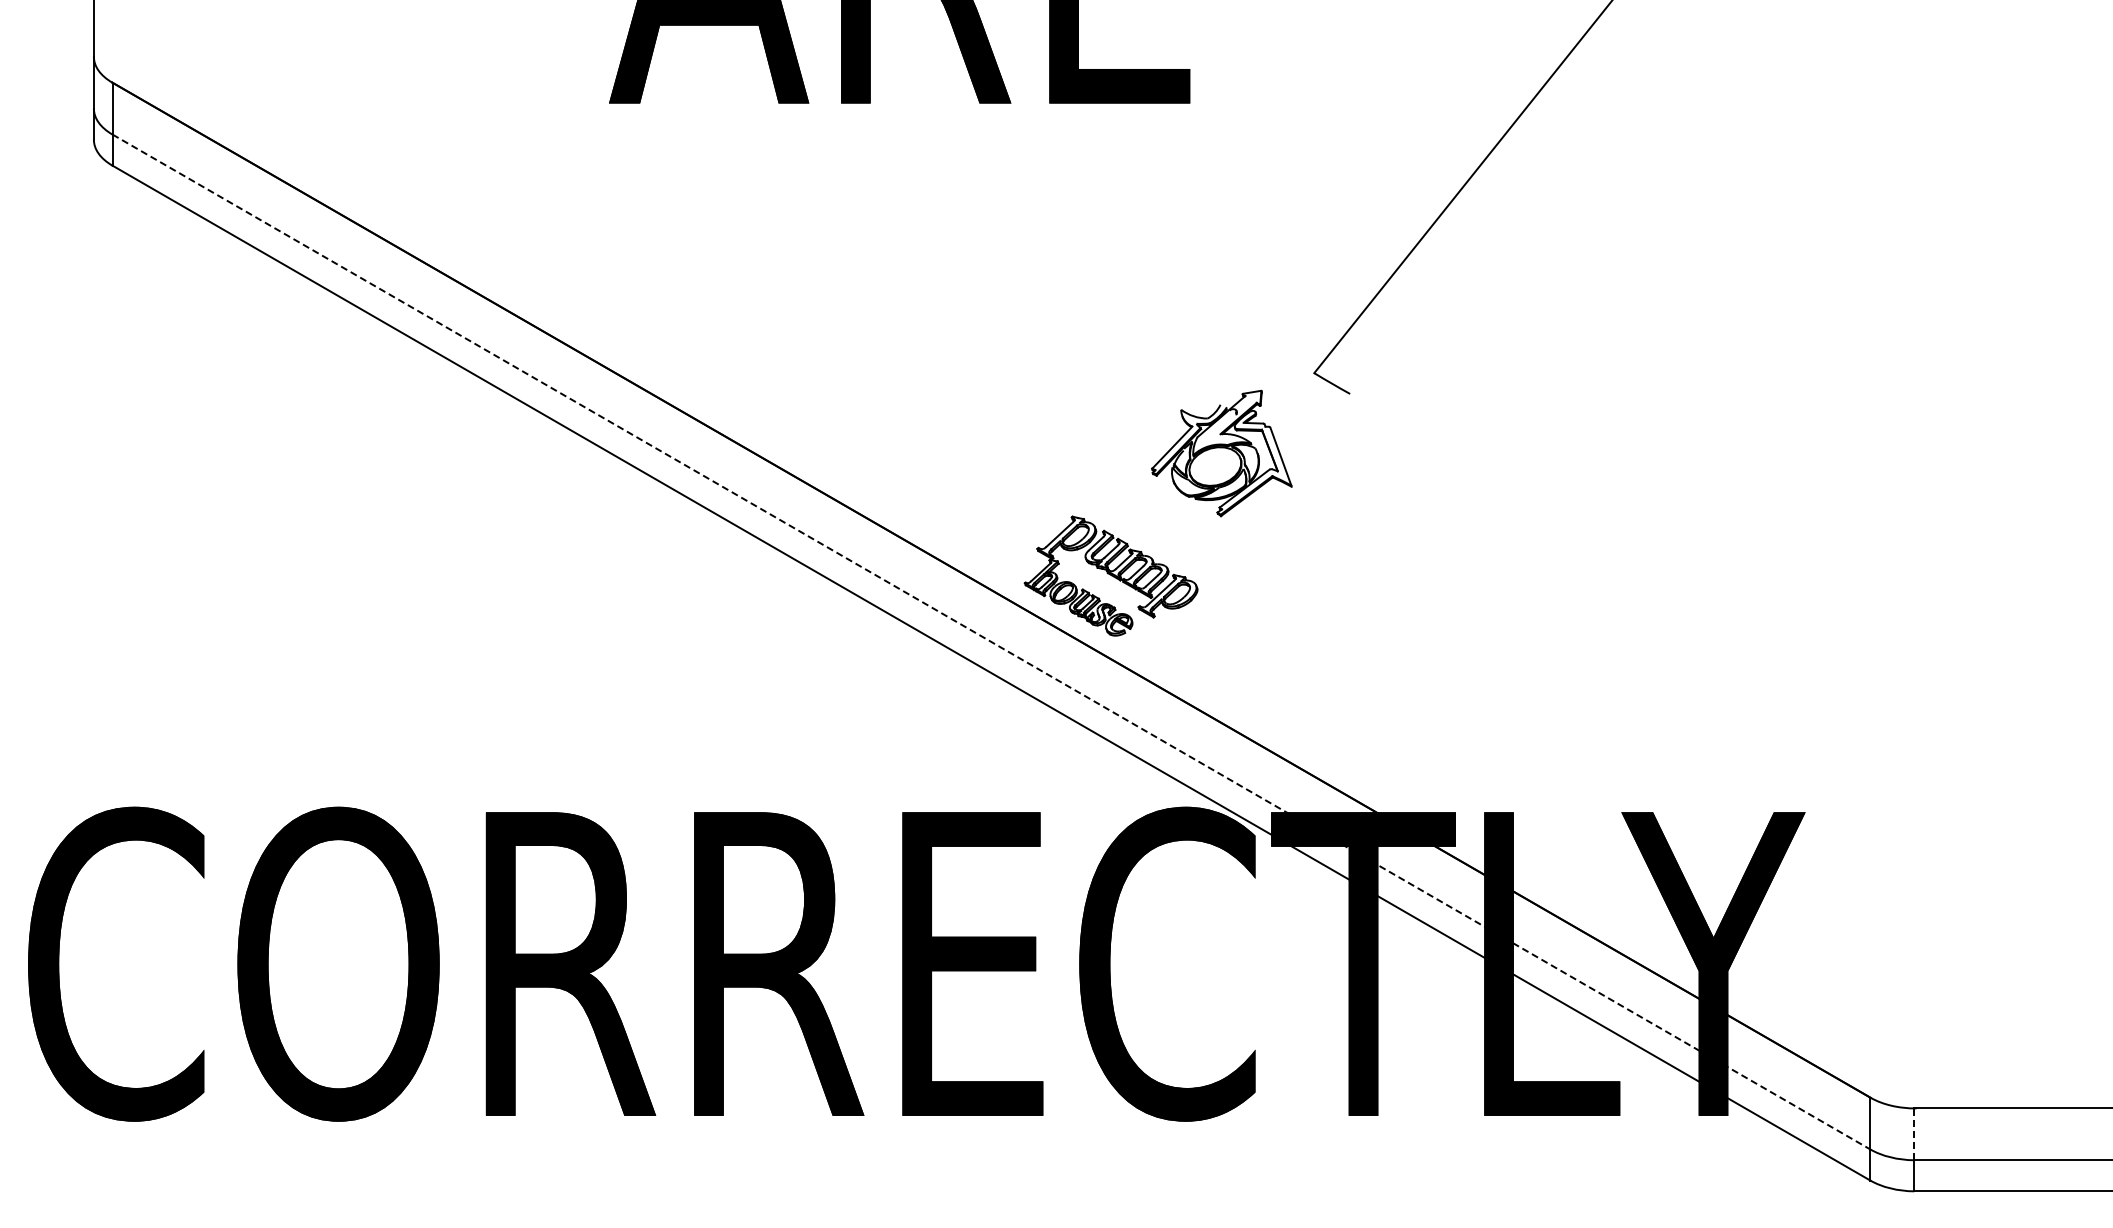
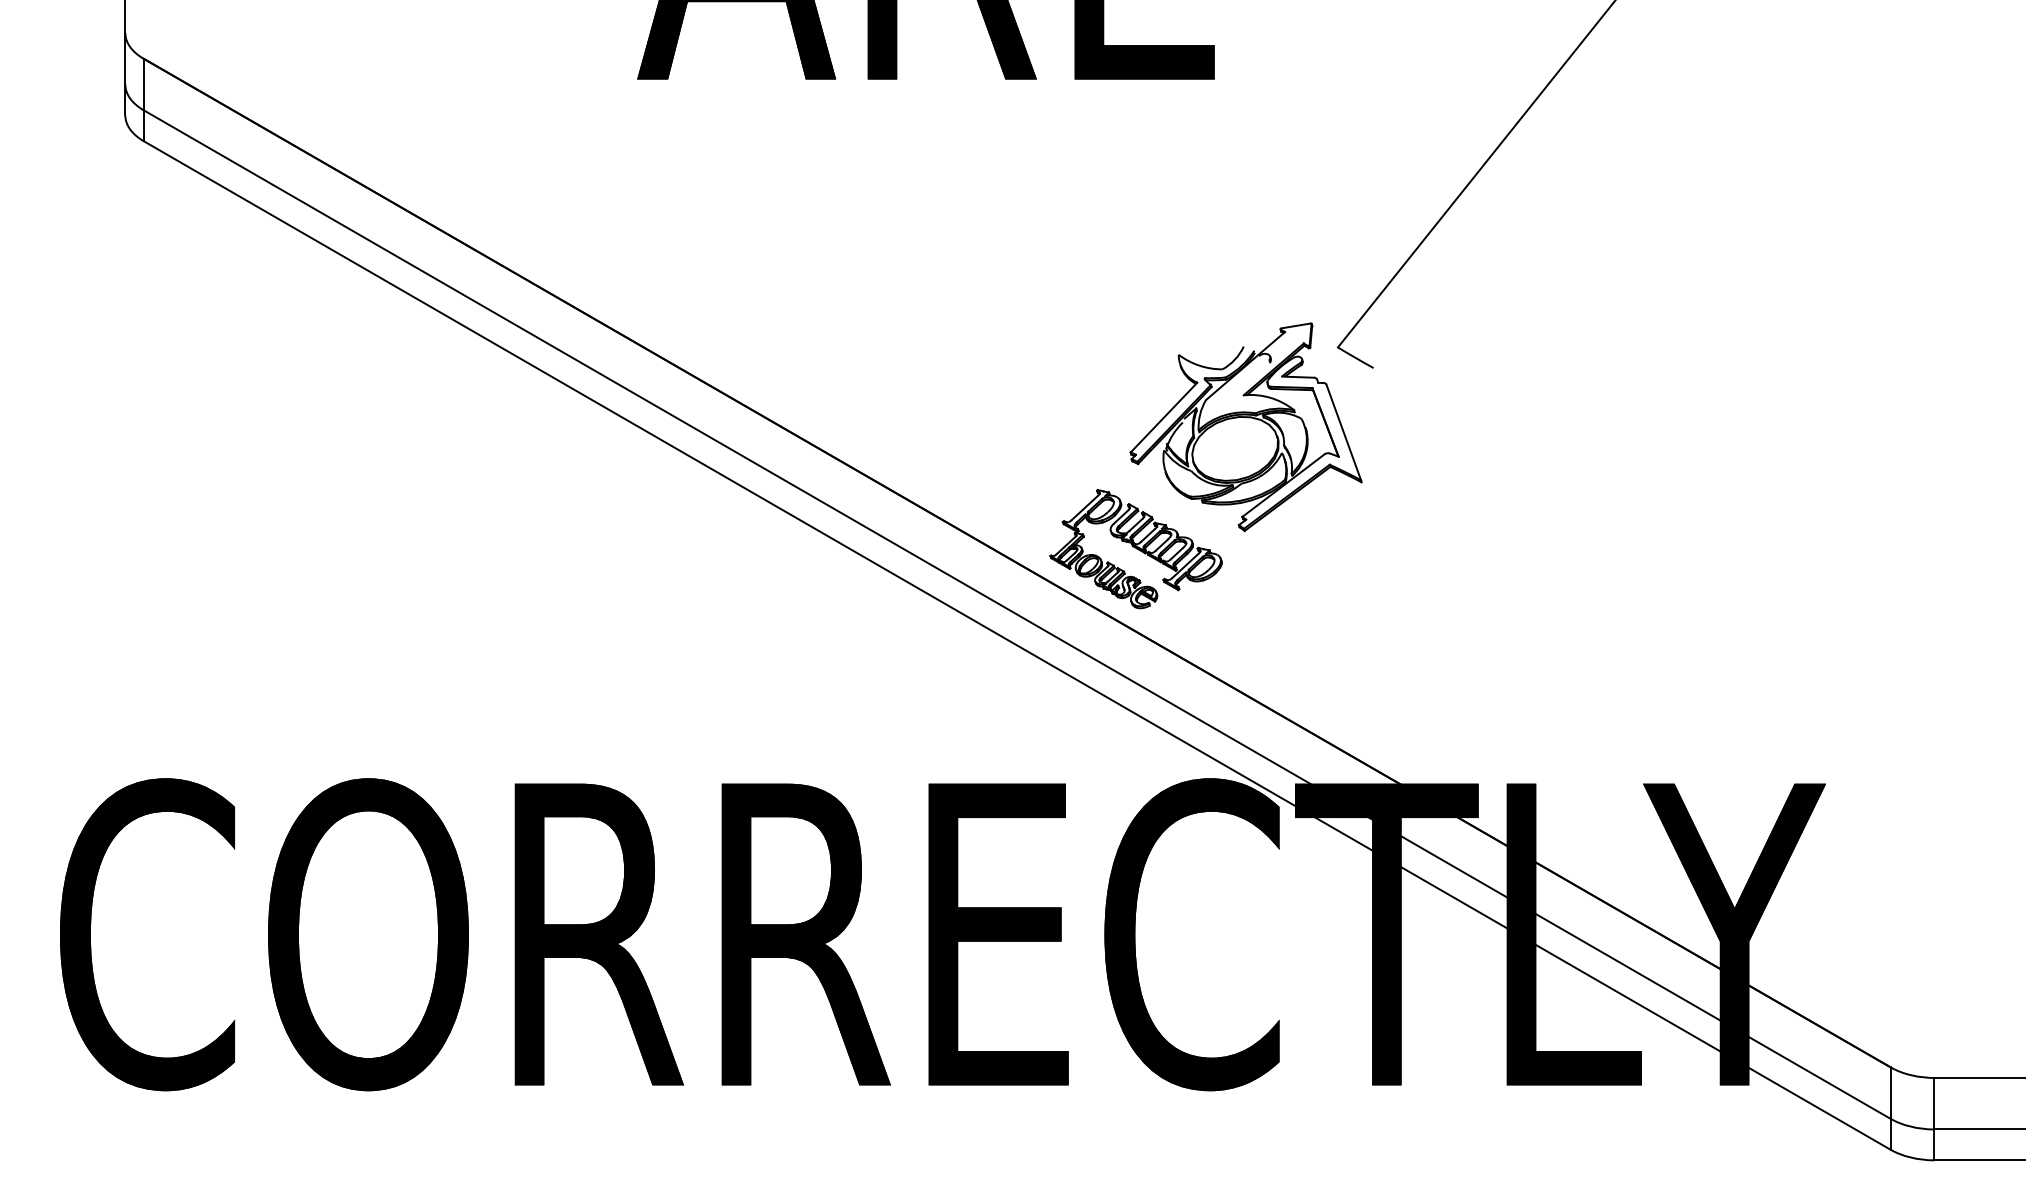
part: (1221, 453) -> (1245, 427), size x1.67
line: (991, 642) -> (1017, 615), dashed -> solid
line: (1914, 1134) -> (1934, 1103), dashed -> solid

